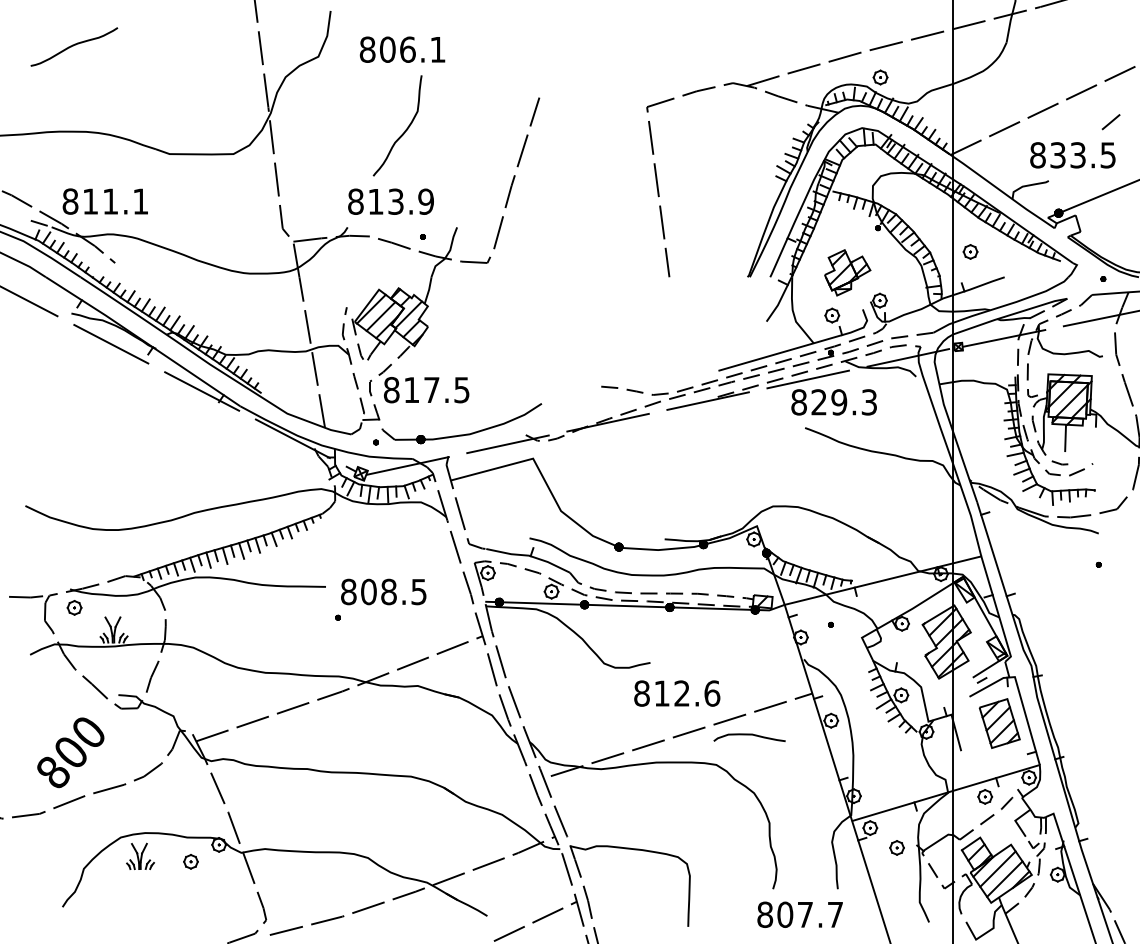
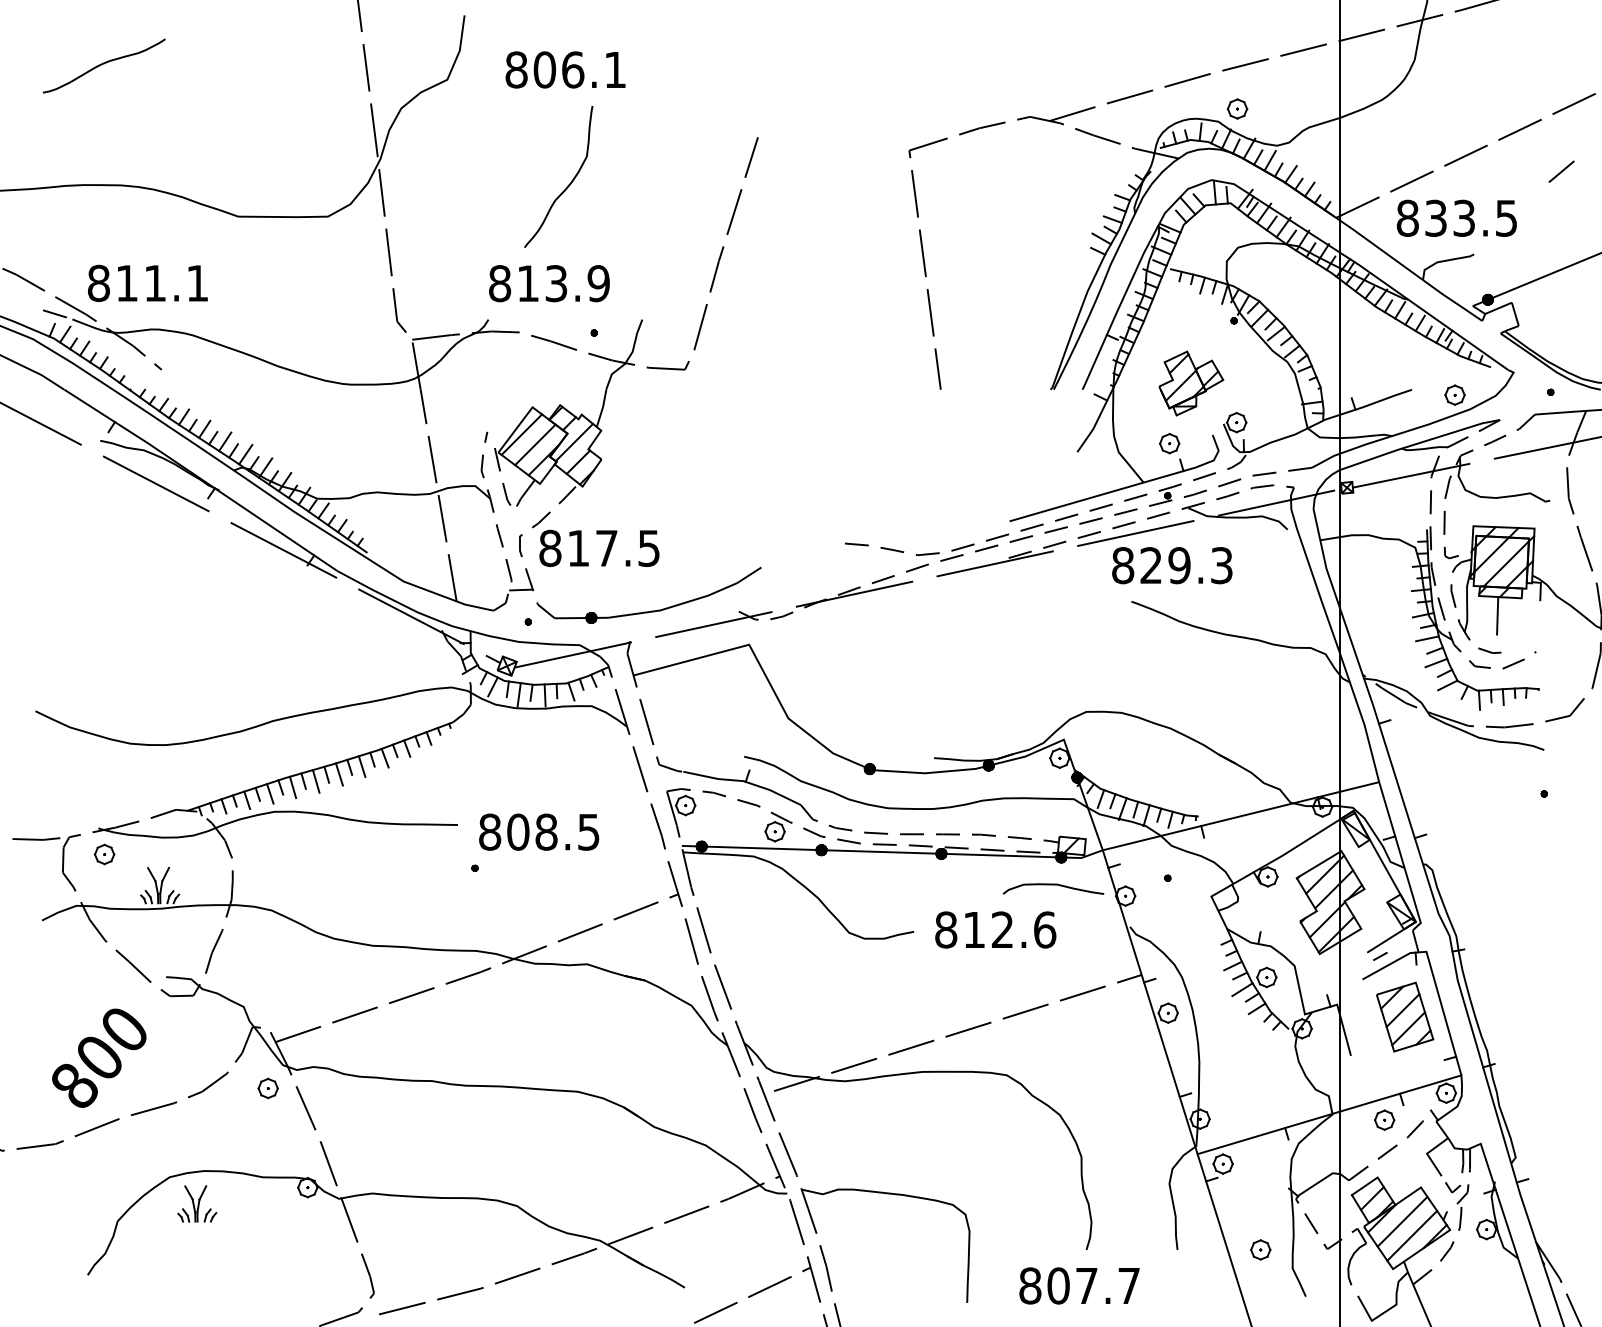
text: (1072, 154) -> (1456, 217), moved
part: (970, 251) -> (1454, 394), moved
text: (677, 693) -> (995, 929), moved
curve: (749, 735) -> (1053, 885), moved
part: (896, 847) -> (1260, 1249), moved
part: (190, 861) -> (267, 1088), moved
text: (800, 914) -> (1079, 1285), moved

